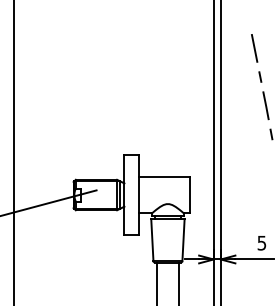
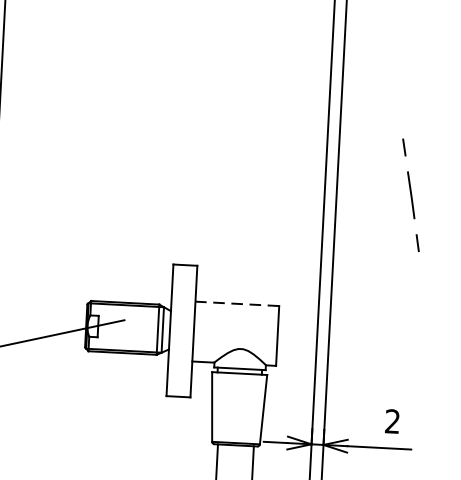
line: (254, 48) -> (397, 99), removed
line: (163, 176) -> (236, 303), solid -> dashed
text: (261, 242) -> (391, 420), 5 -> 2

